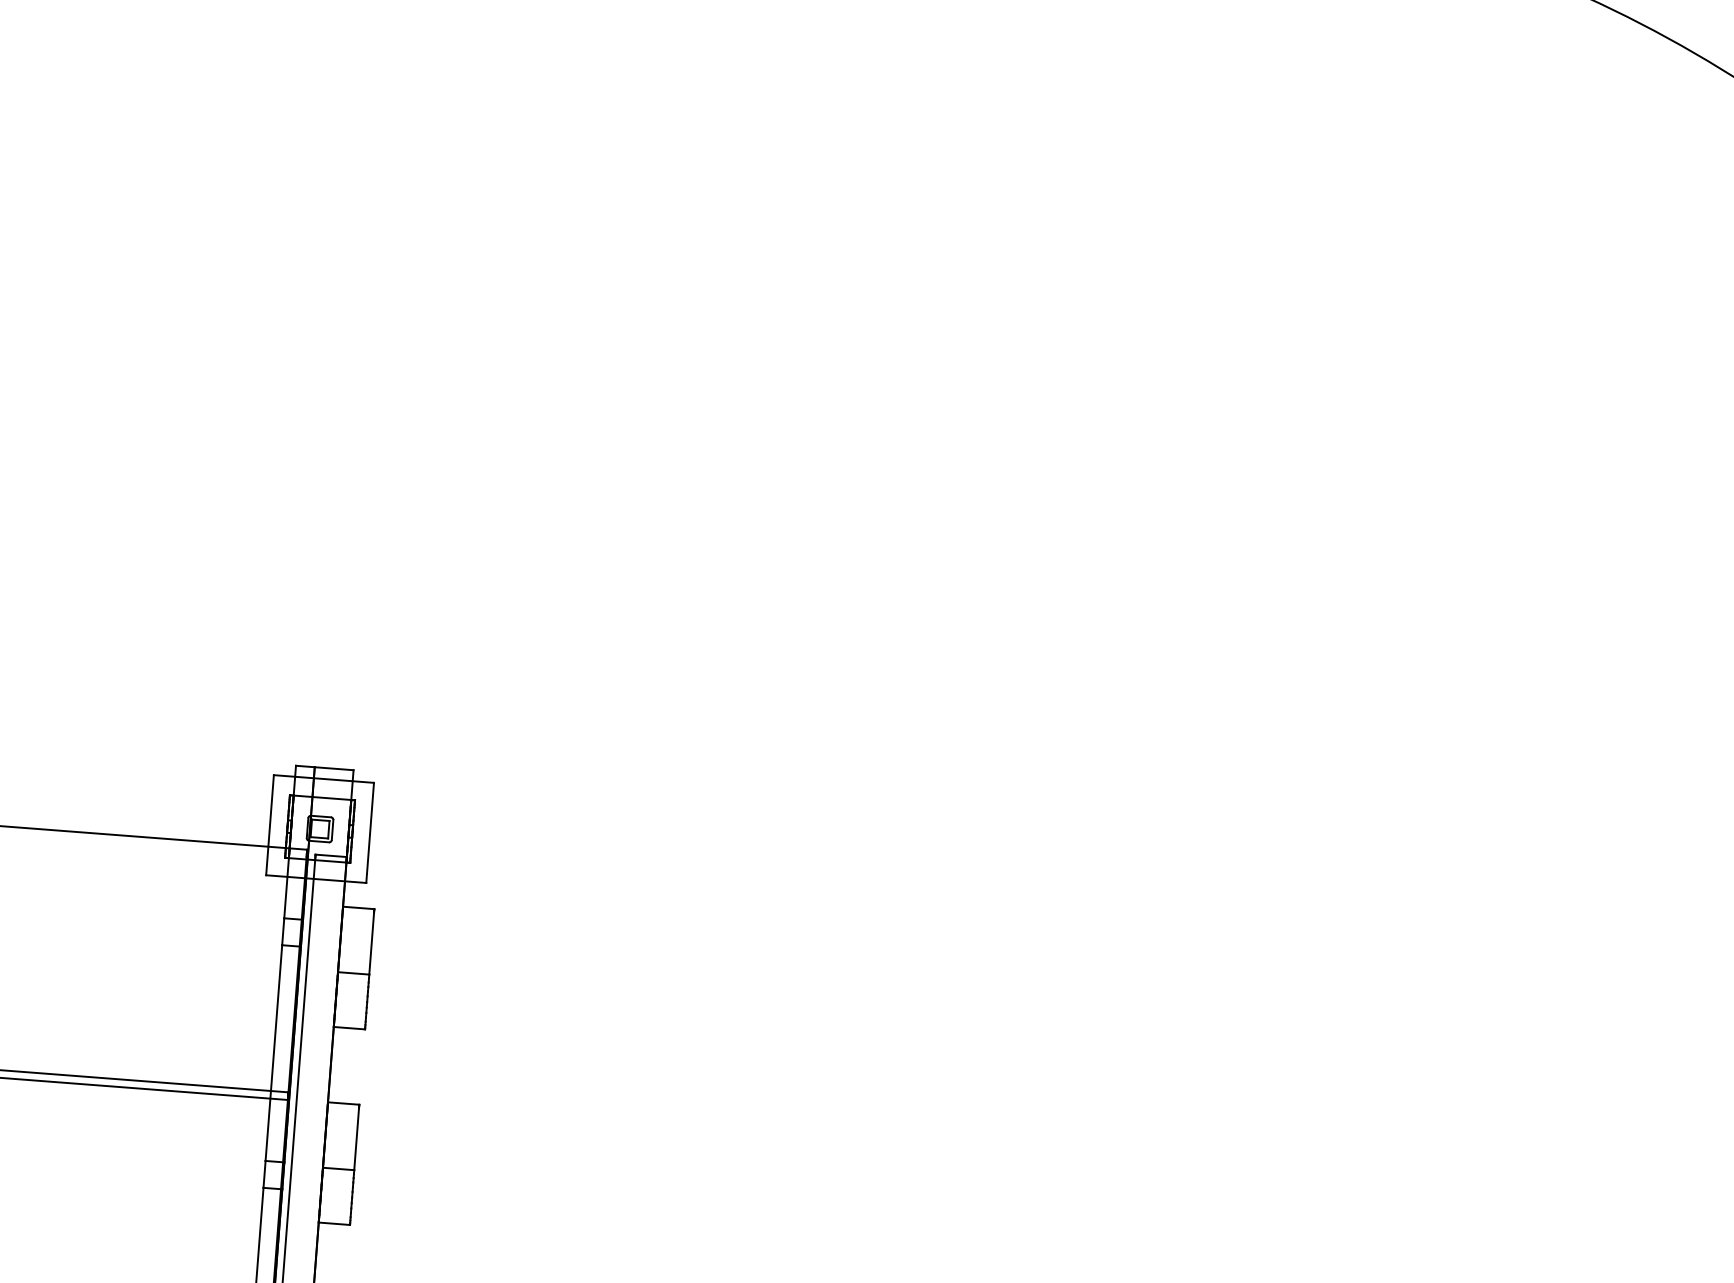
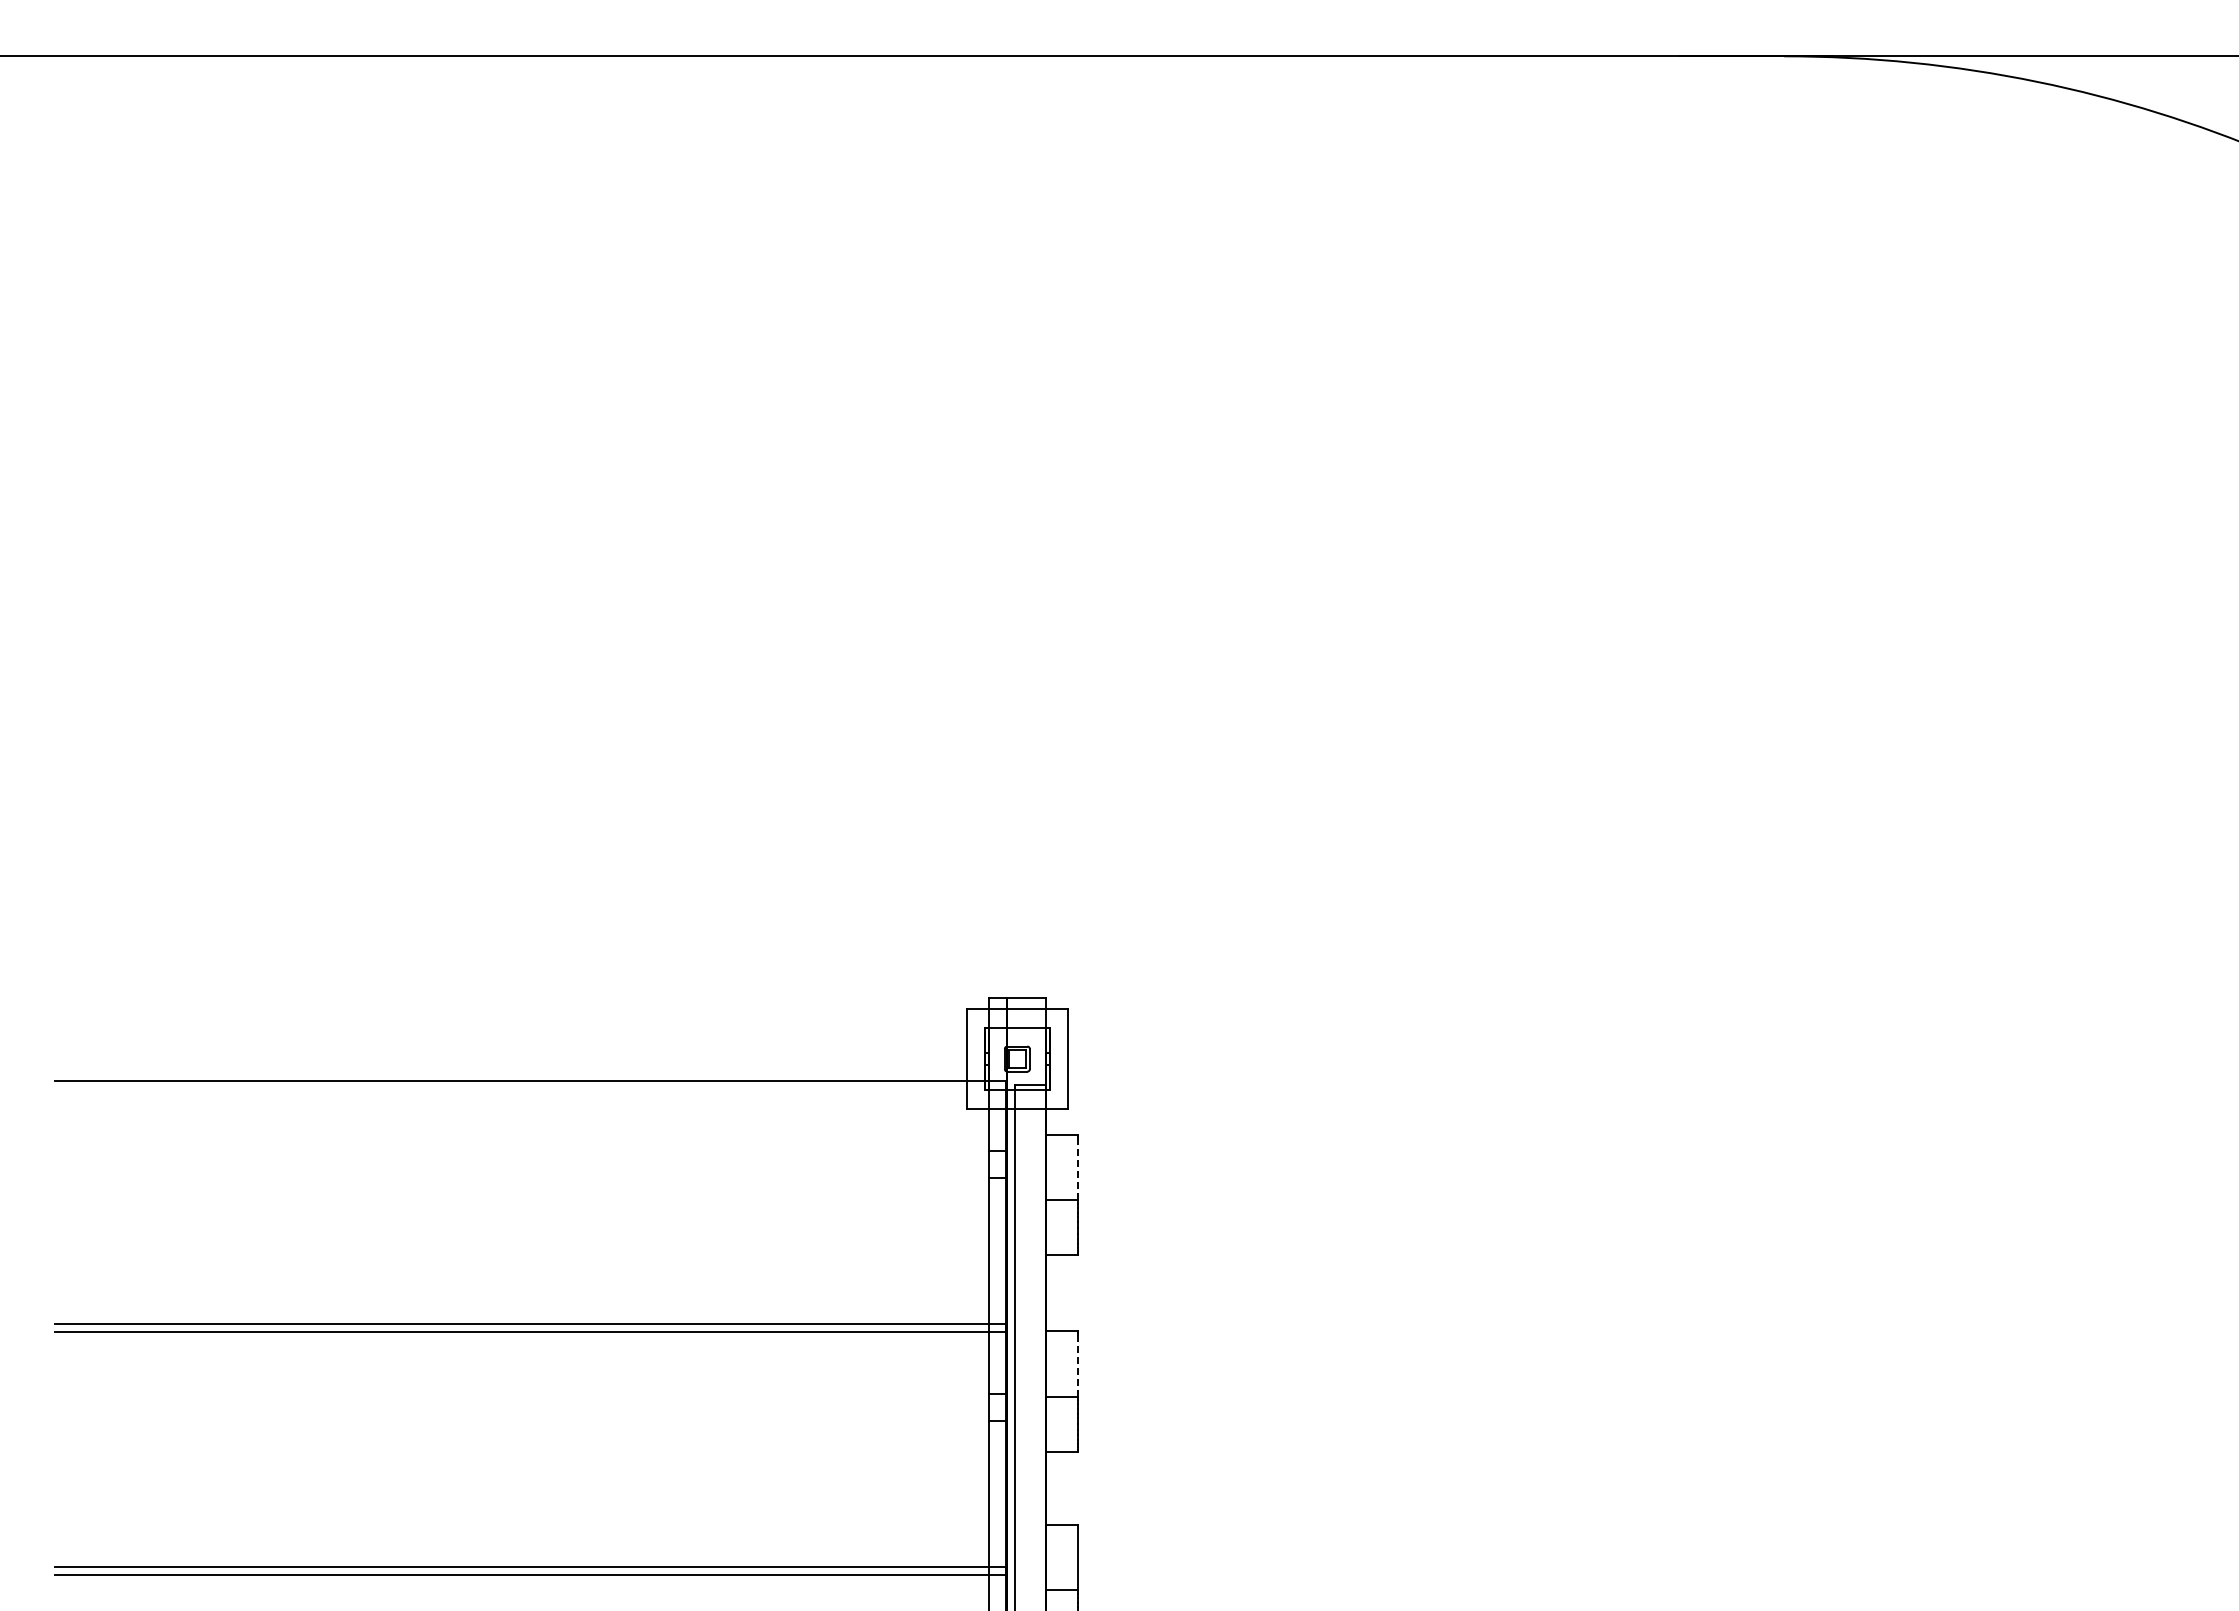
line: (371, 943) -> (1077, 1169), solid -> dashed
line: (356, 1139) -> (1077, 1365), solid -> dashed

